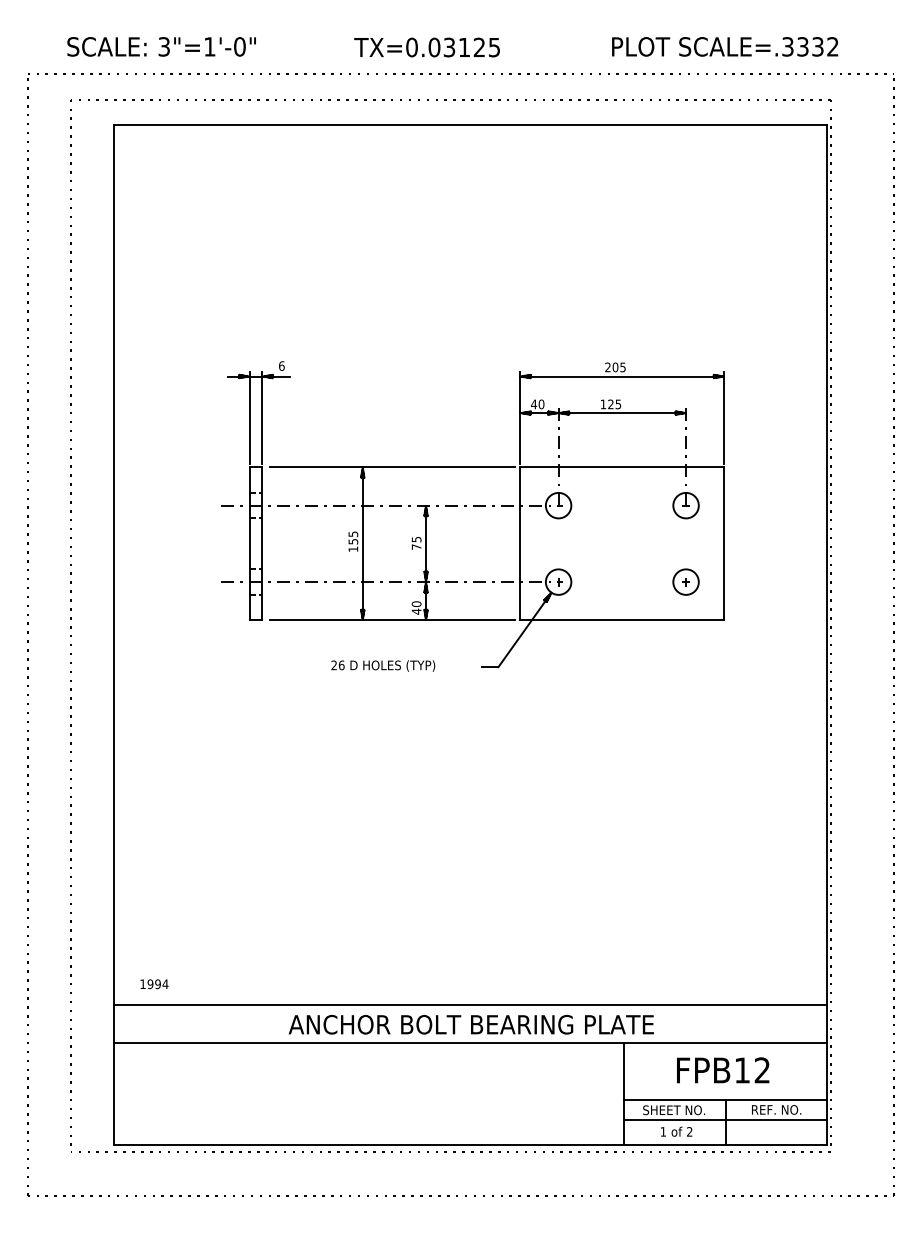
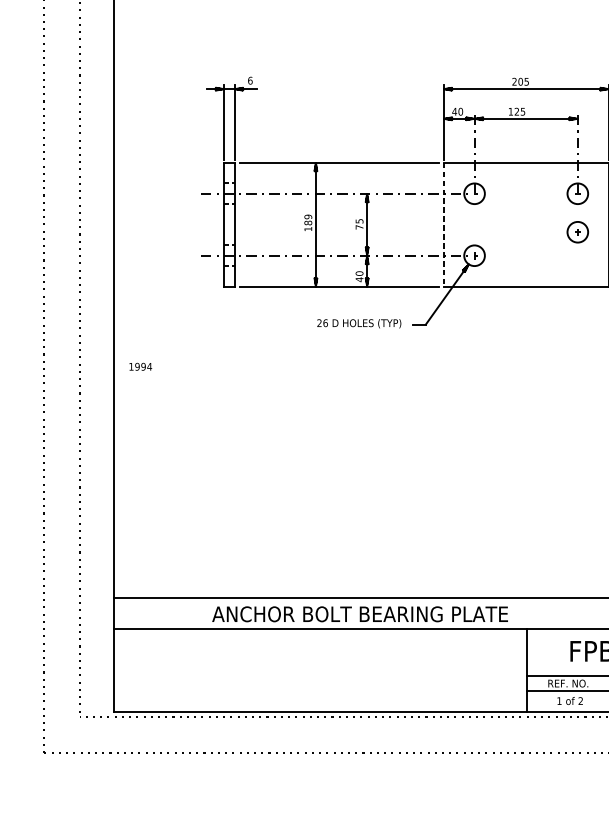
text: (353, 537) -> (308, 219), 155 -> 189
line: (520, 544) -> (443, 225), solid -> dashed
part: (685, 581) -> (577, 231), moved
text: (383, 665) -> (359, 323), moved
text: (154, 984) -> (140, 367), moved
text: (470, 1024) -> (359, 614), moved
text: (674, 1110) -> (568, 683), SHEET NO. -> REF. NO.

